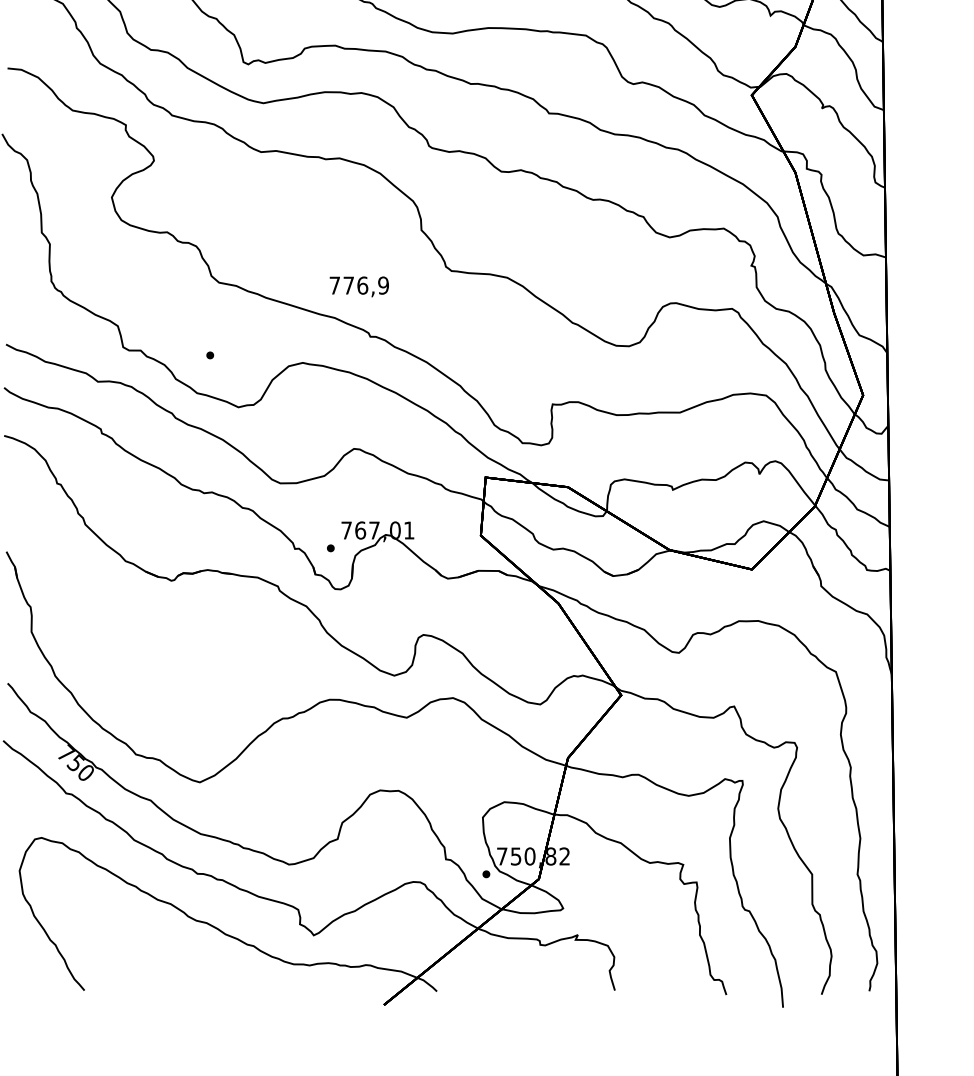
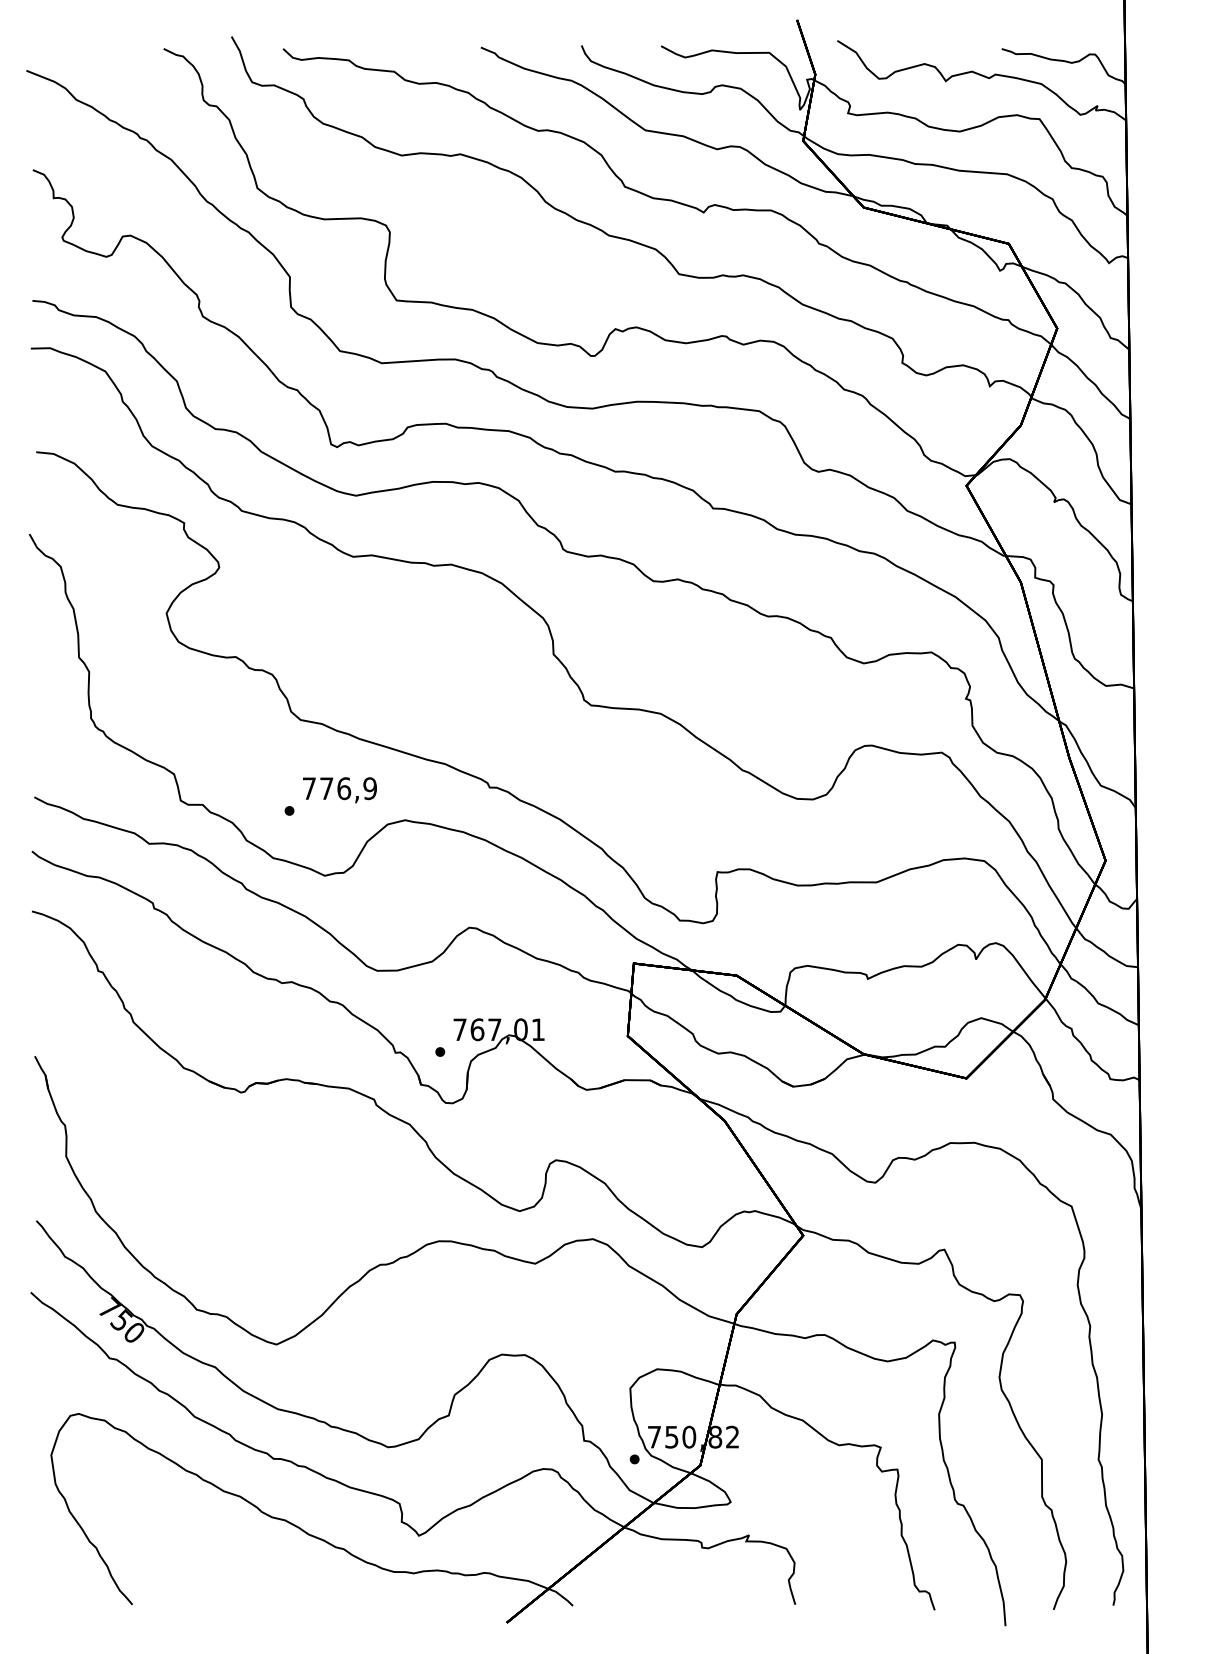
text: (359, 287) -> (339, 790), moved

